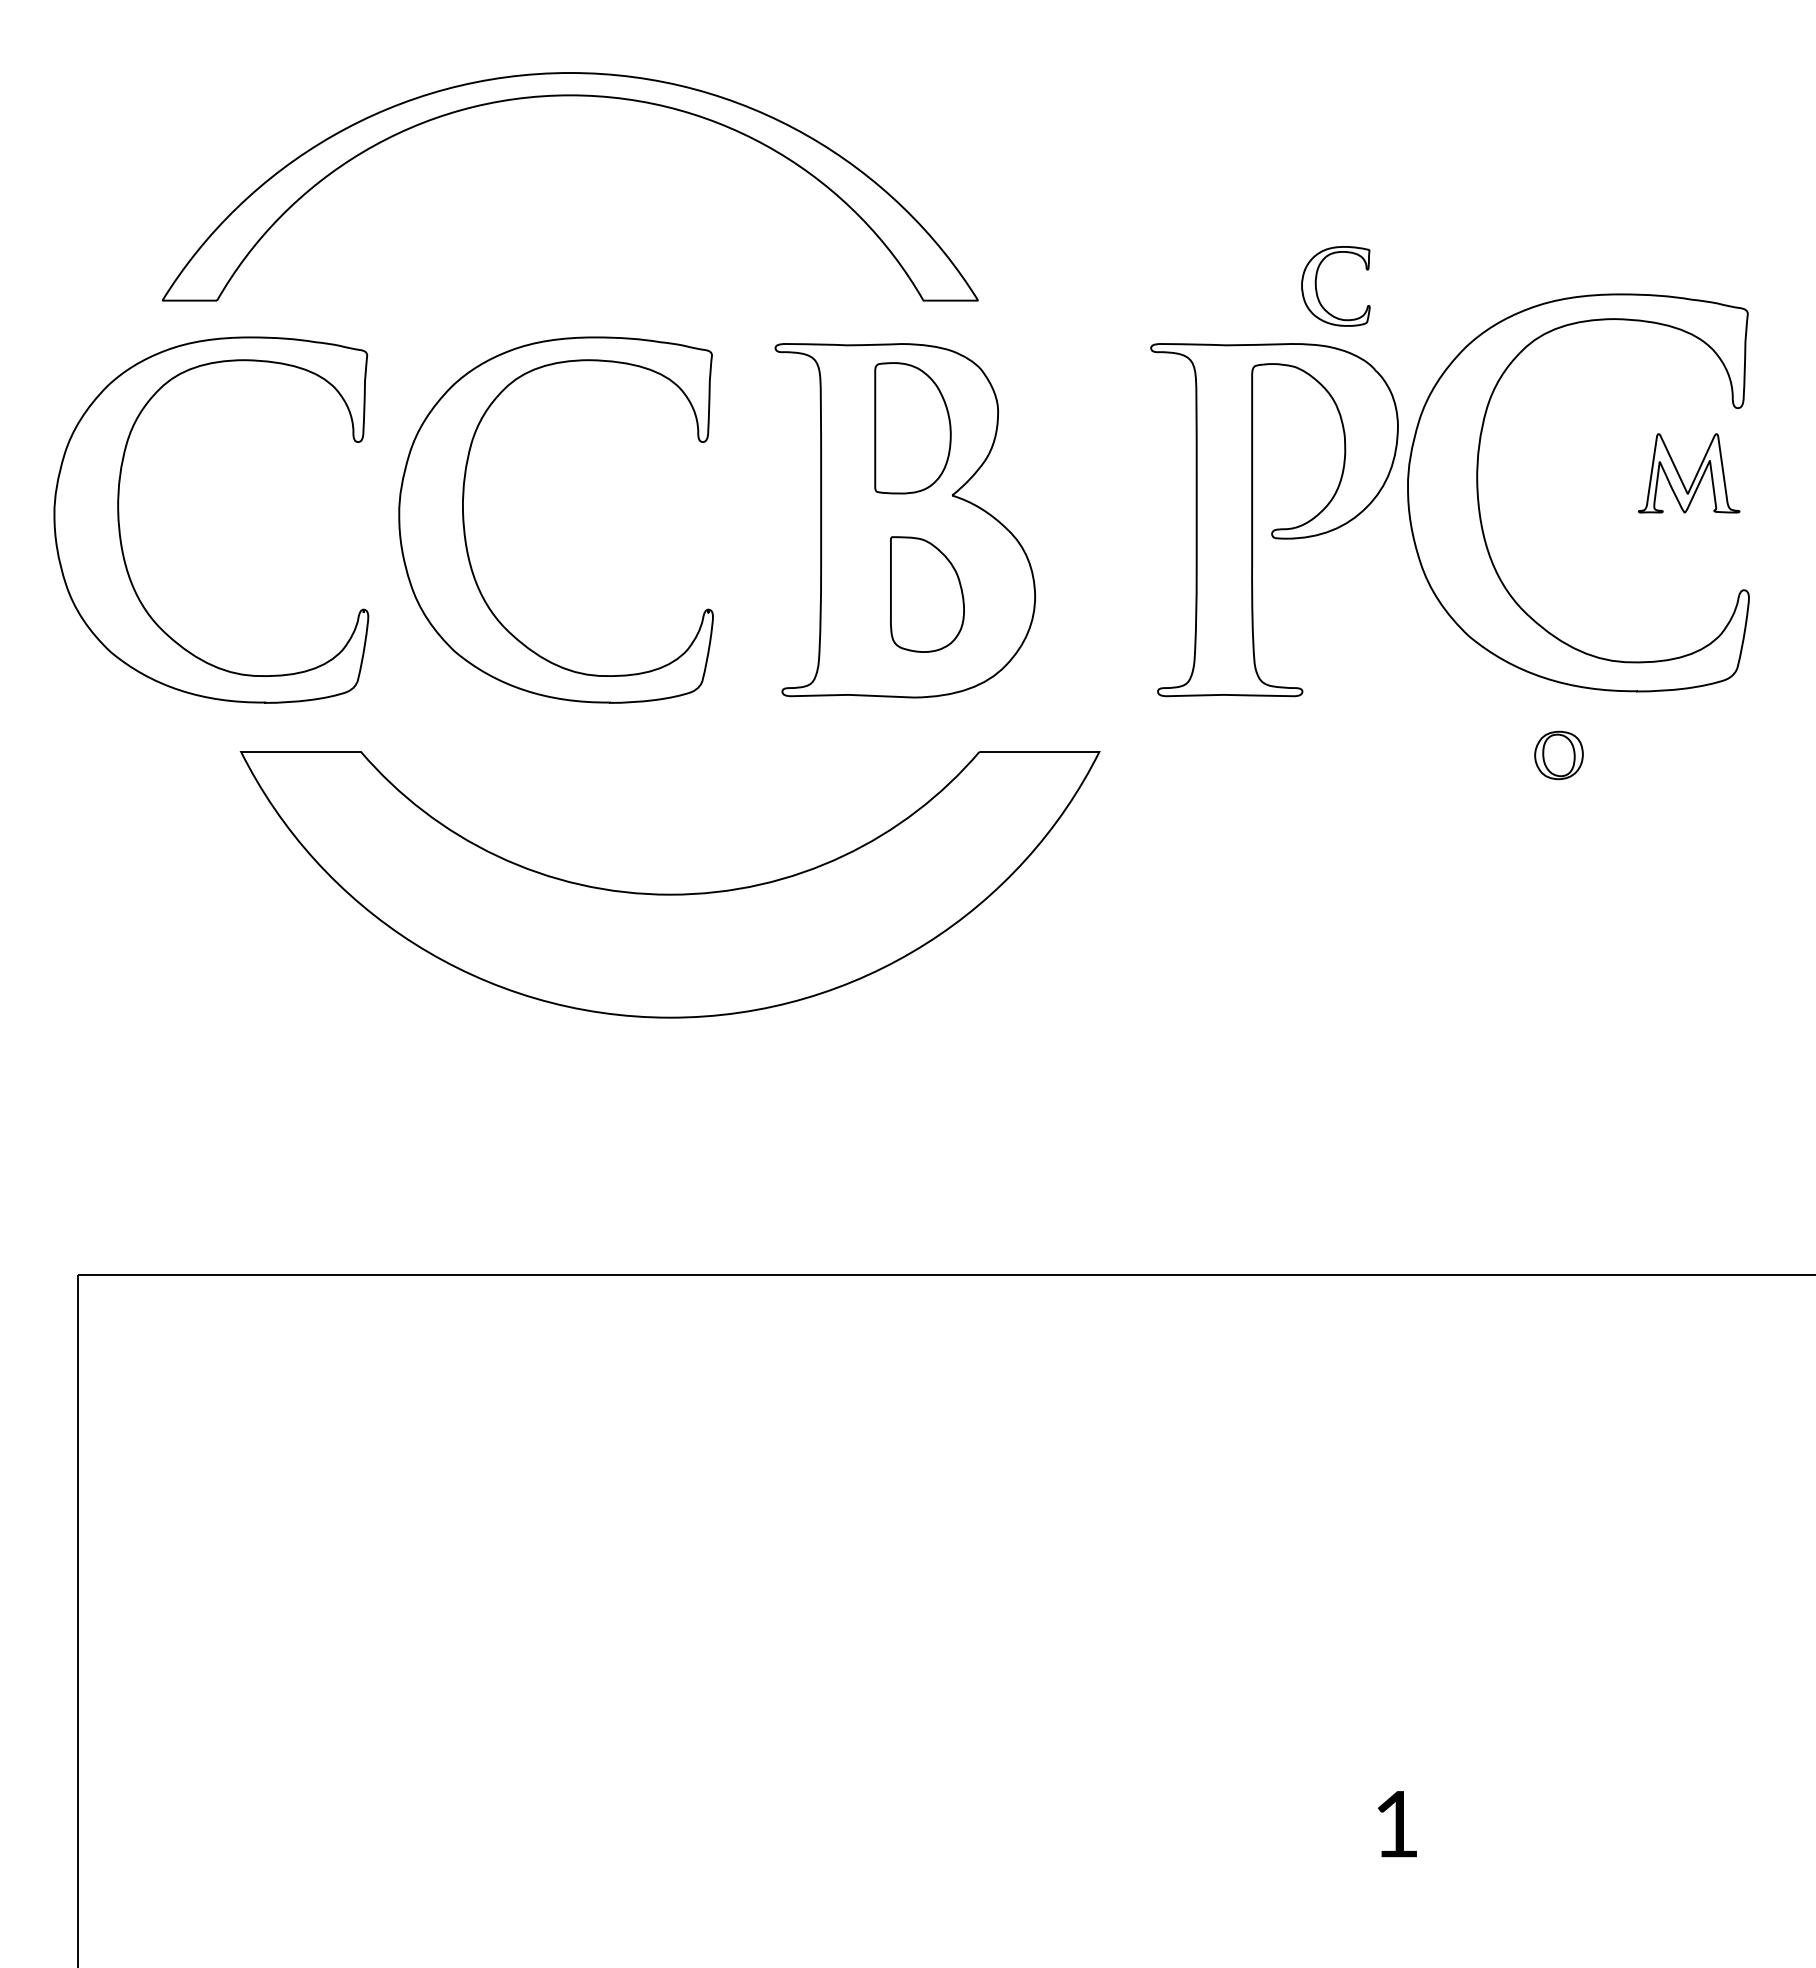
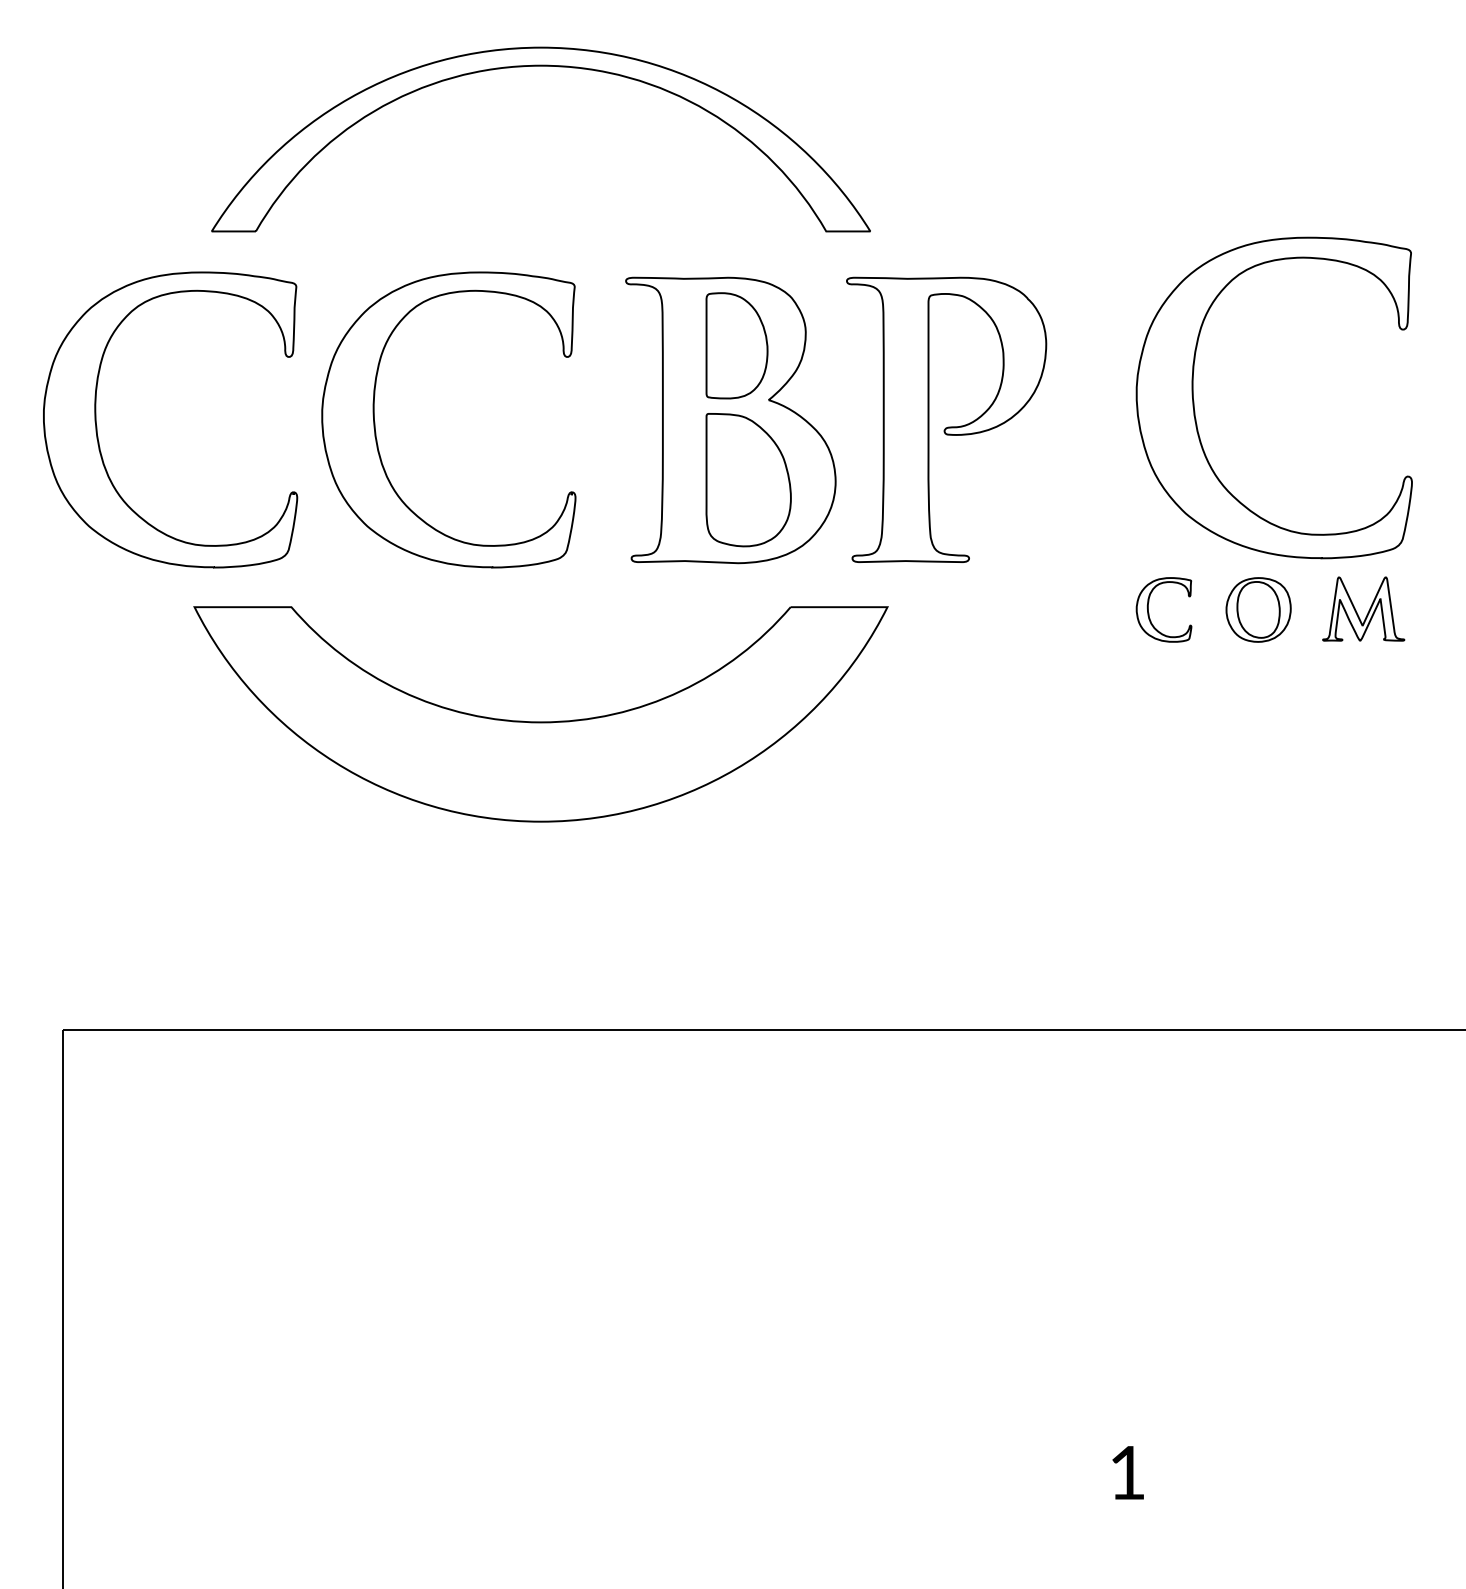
part: (569, 96) -> (540, 66), moved
part: (1317, 290) -> (1149, 613), moved
part: (1695, 474) -> (1368, 610), moved
part: (1276, 528) -> (948, 426), moved
part: (927, 594) -> (748, 480), size x1.43
part: (1558, 755) -> (1258, 610), size x1.67

